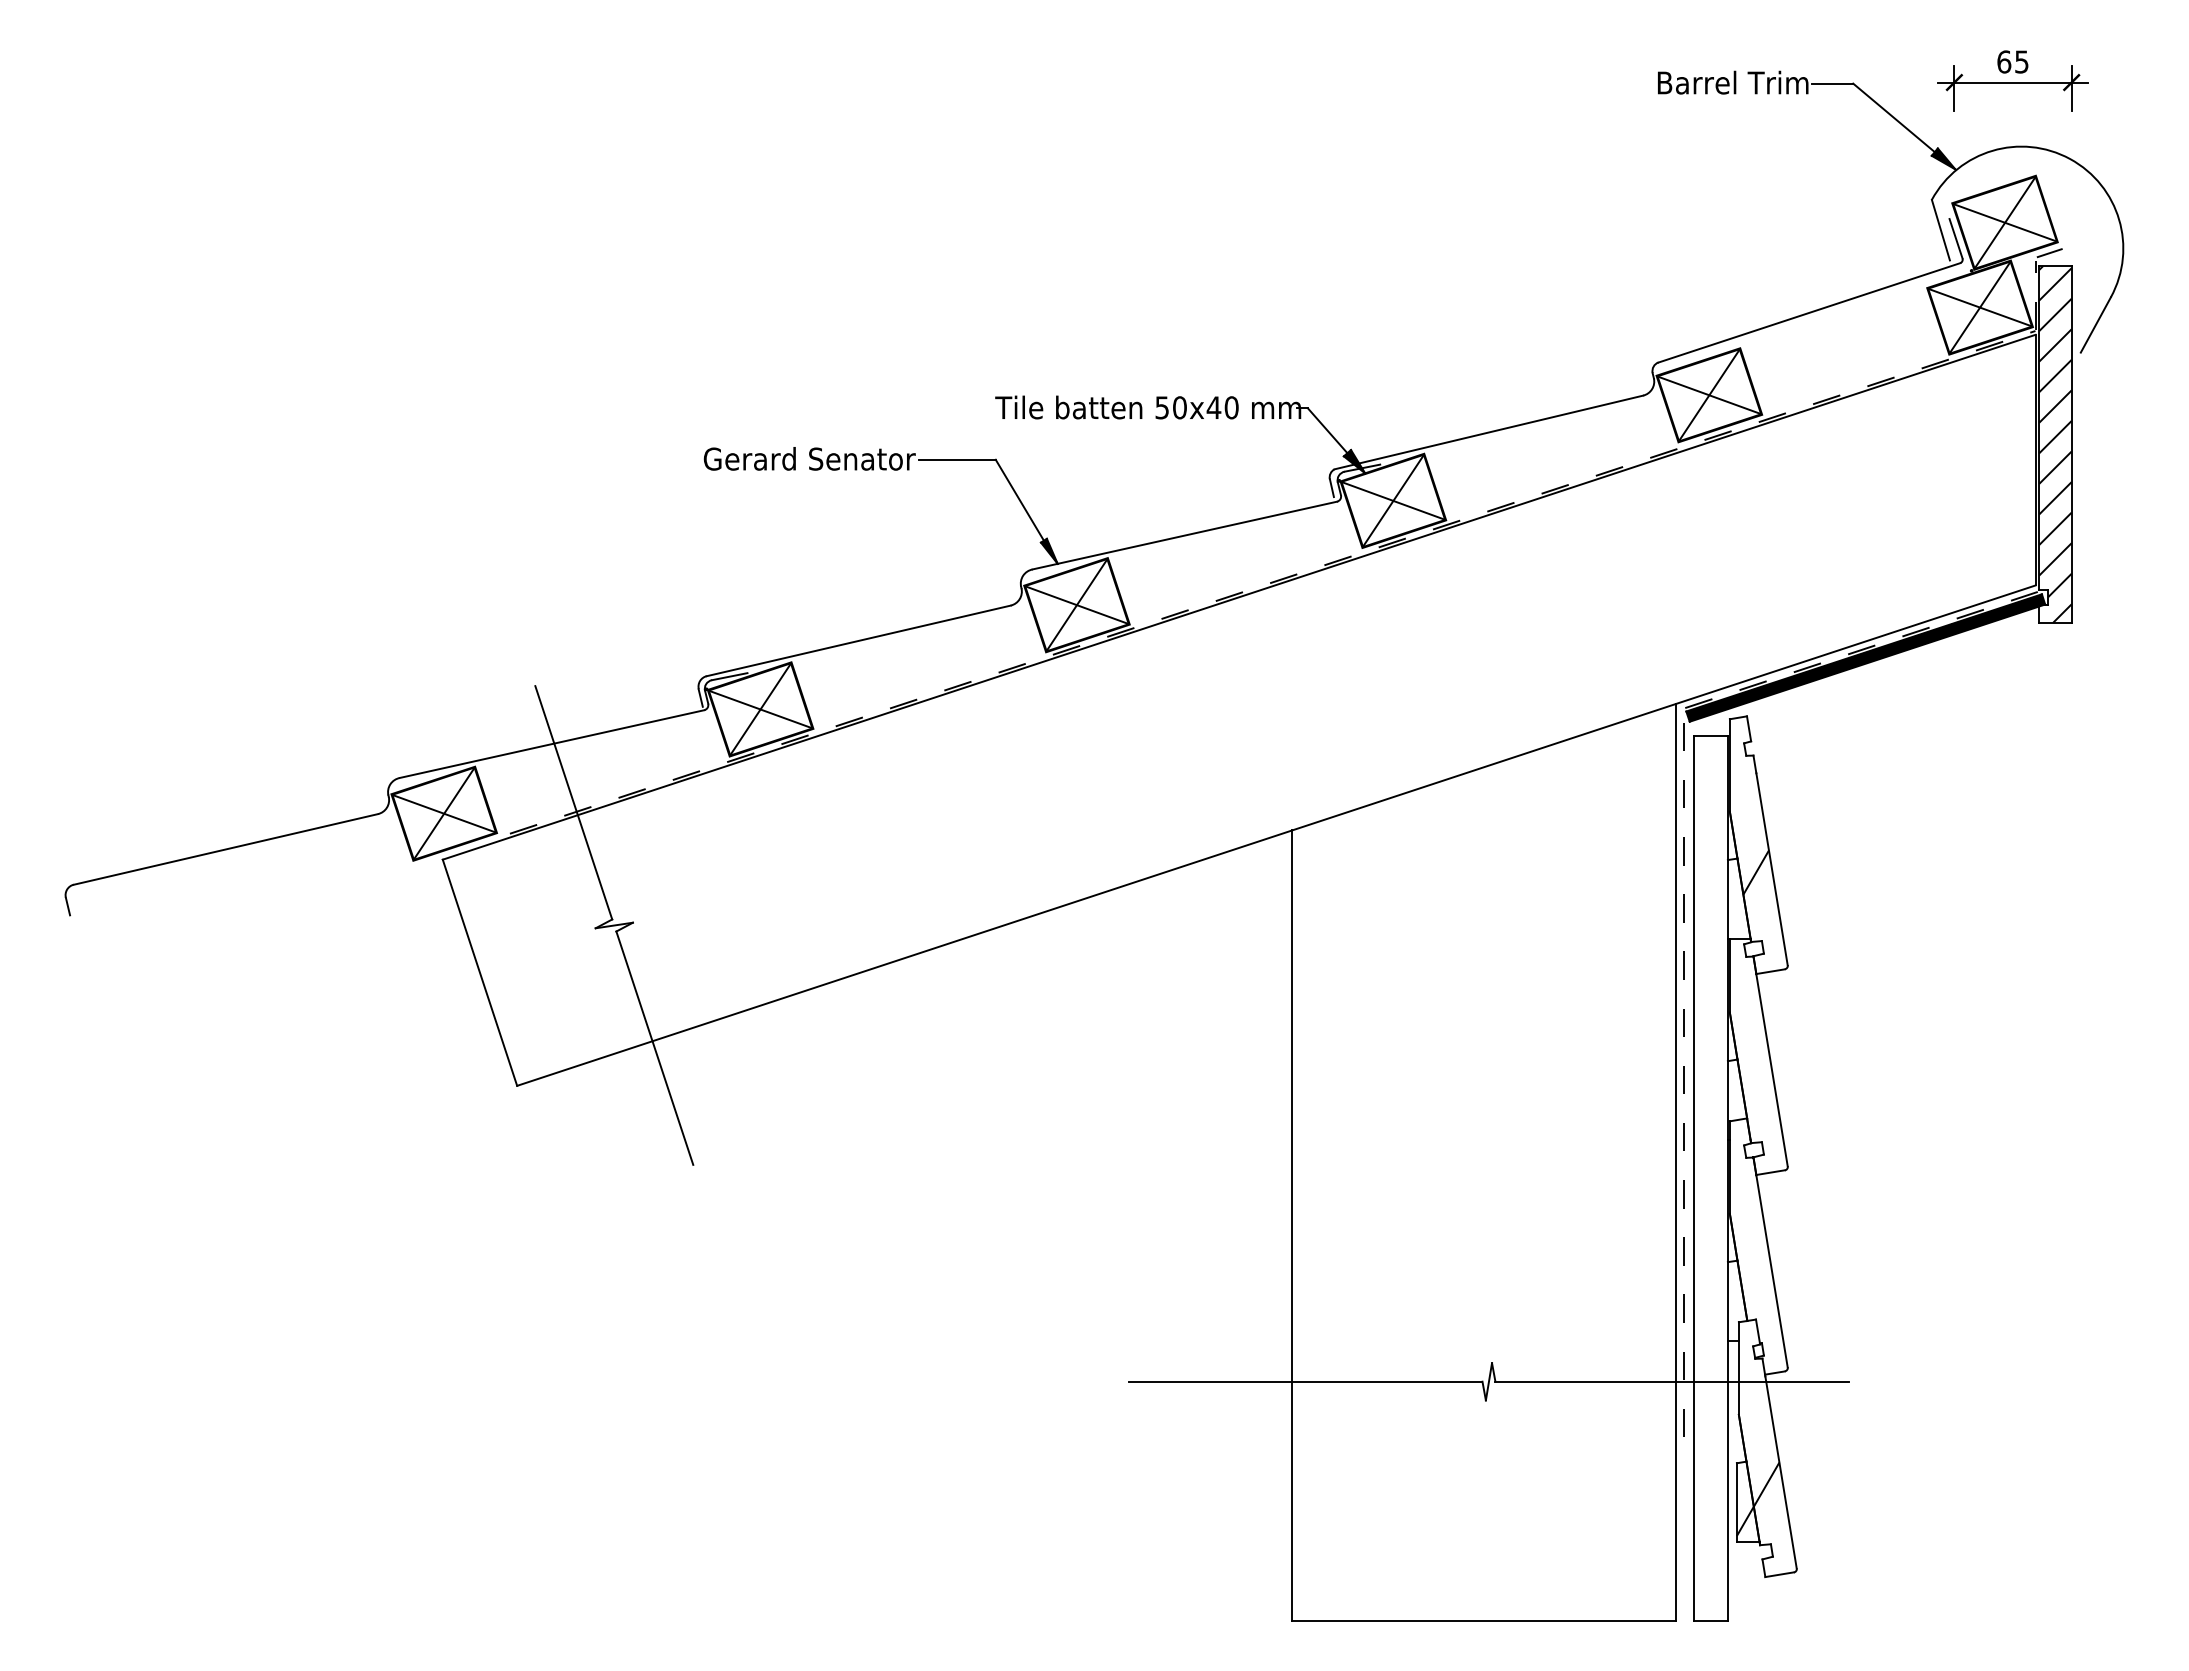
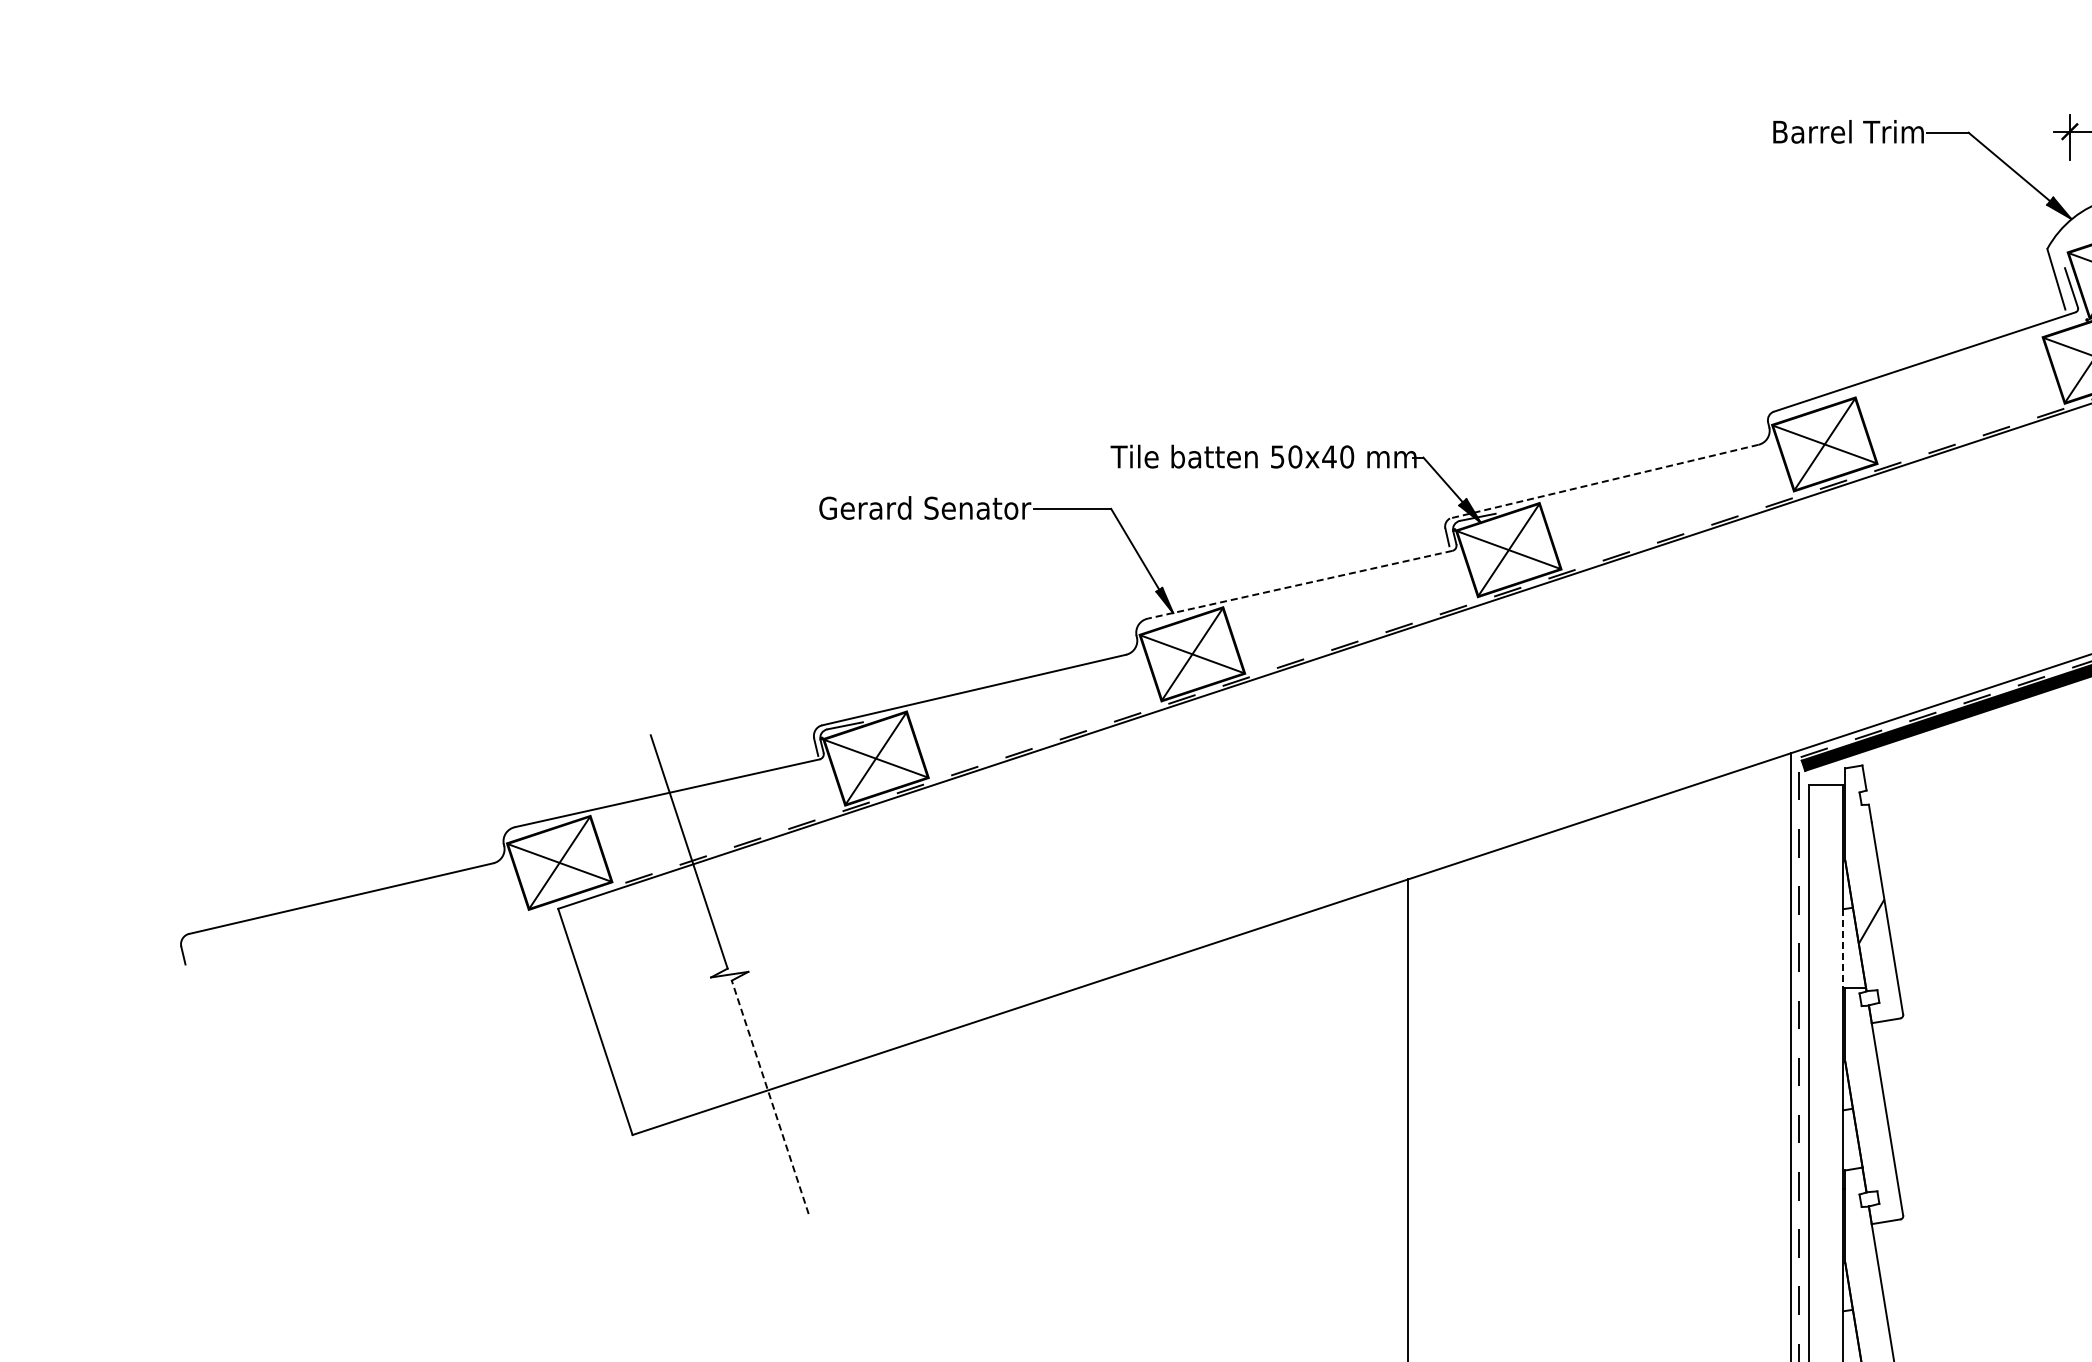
line: (1488, 432) -> (1603, 481), solid -> dashed
line: (1184, 535) -> (1299, 584), solid -> dashed
line: (1727, 899) -> (1842, 948), solid -> dashed
line: (654, 1048) -> (769, 1097), solid -> dashed

